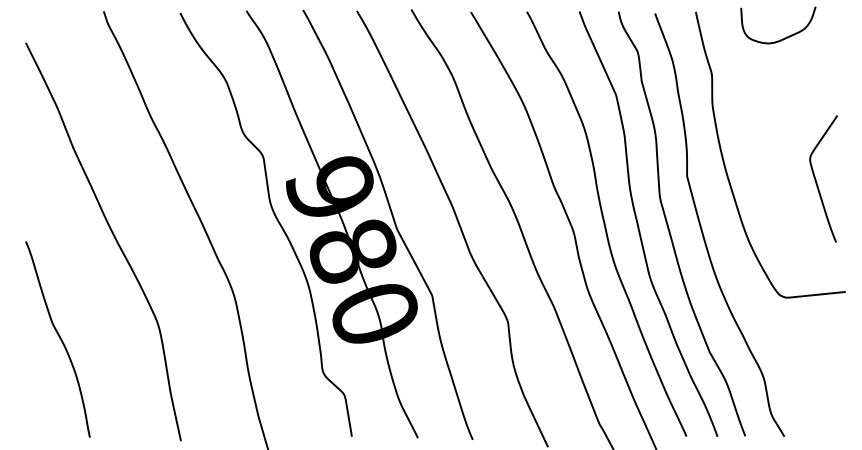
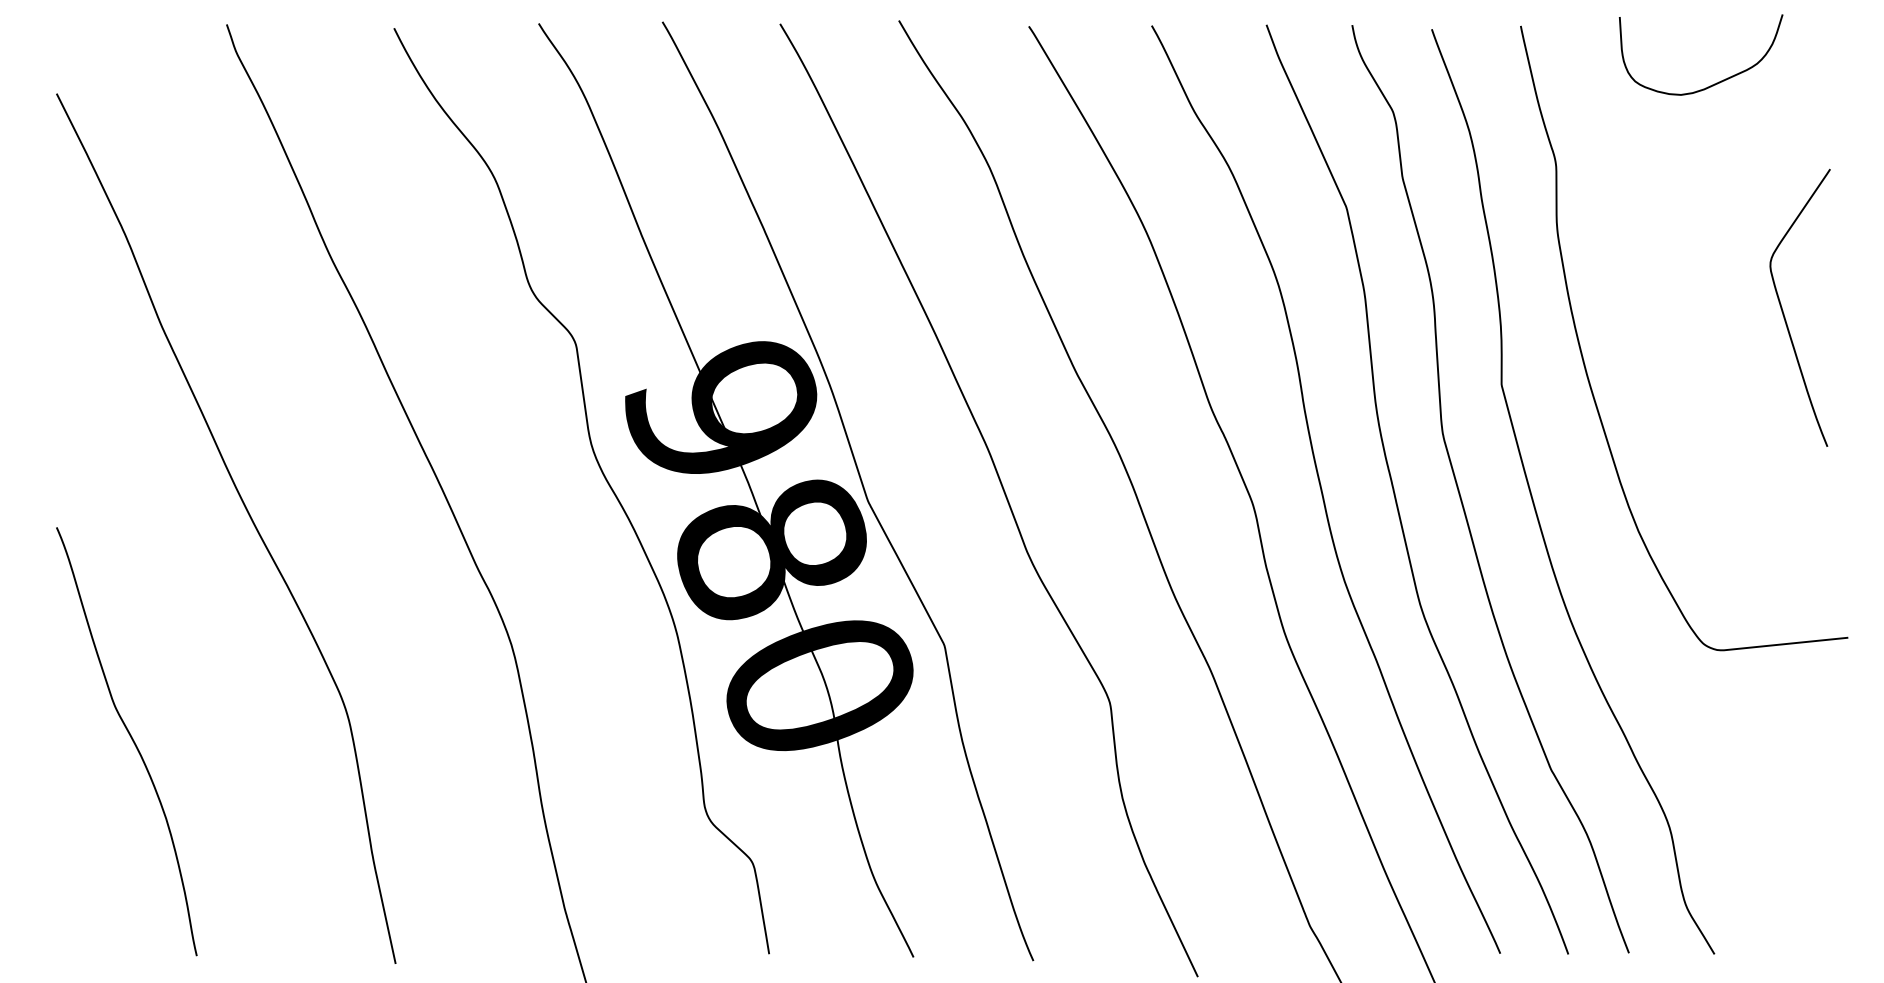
curve: (816, 179) -> (1784, 309), moved

